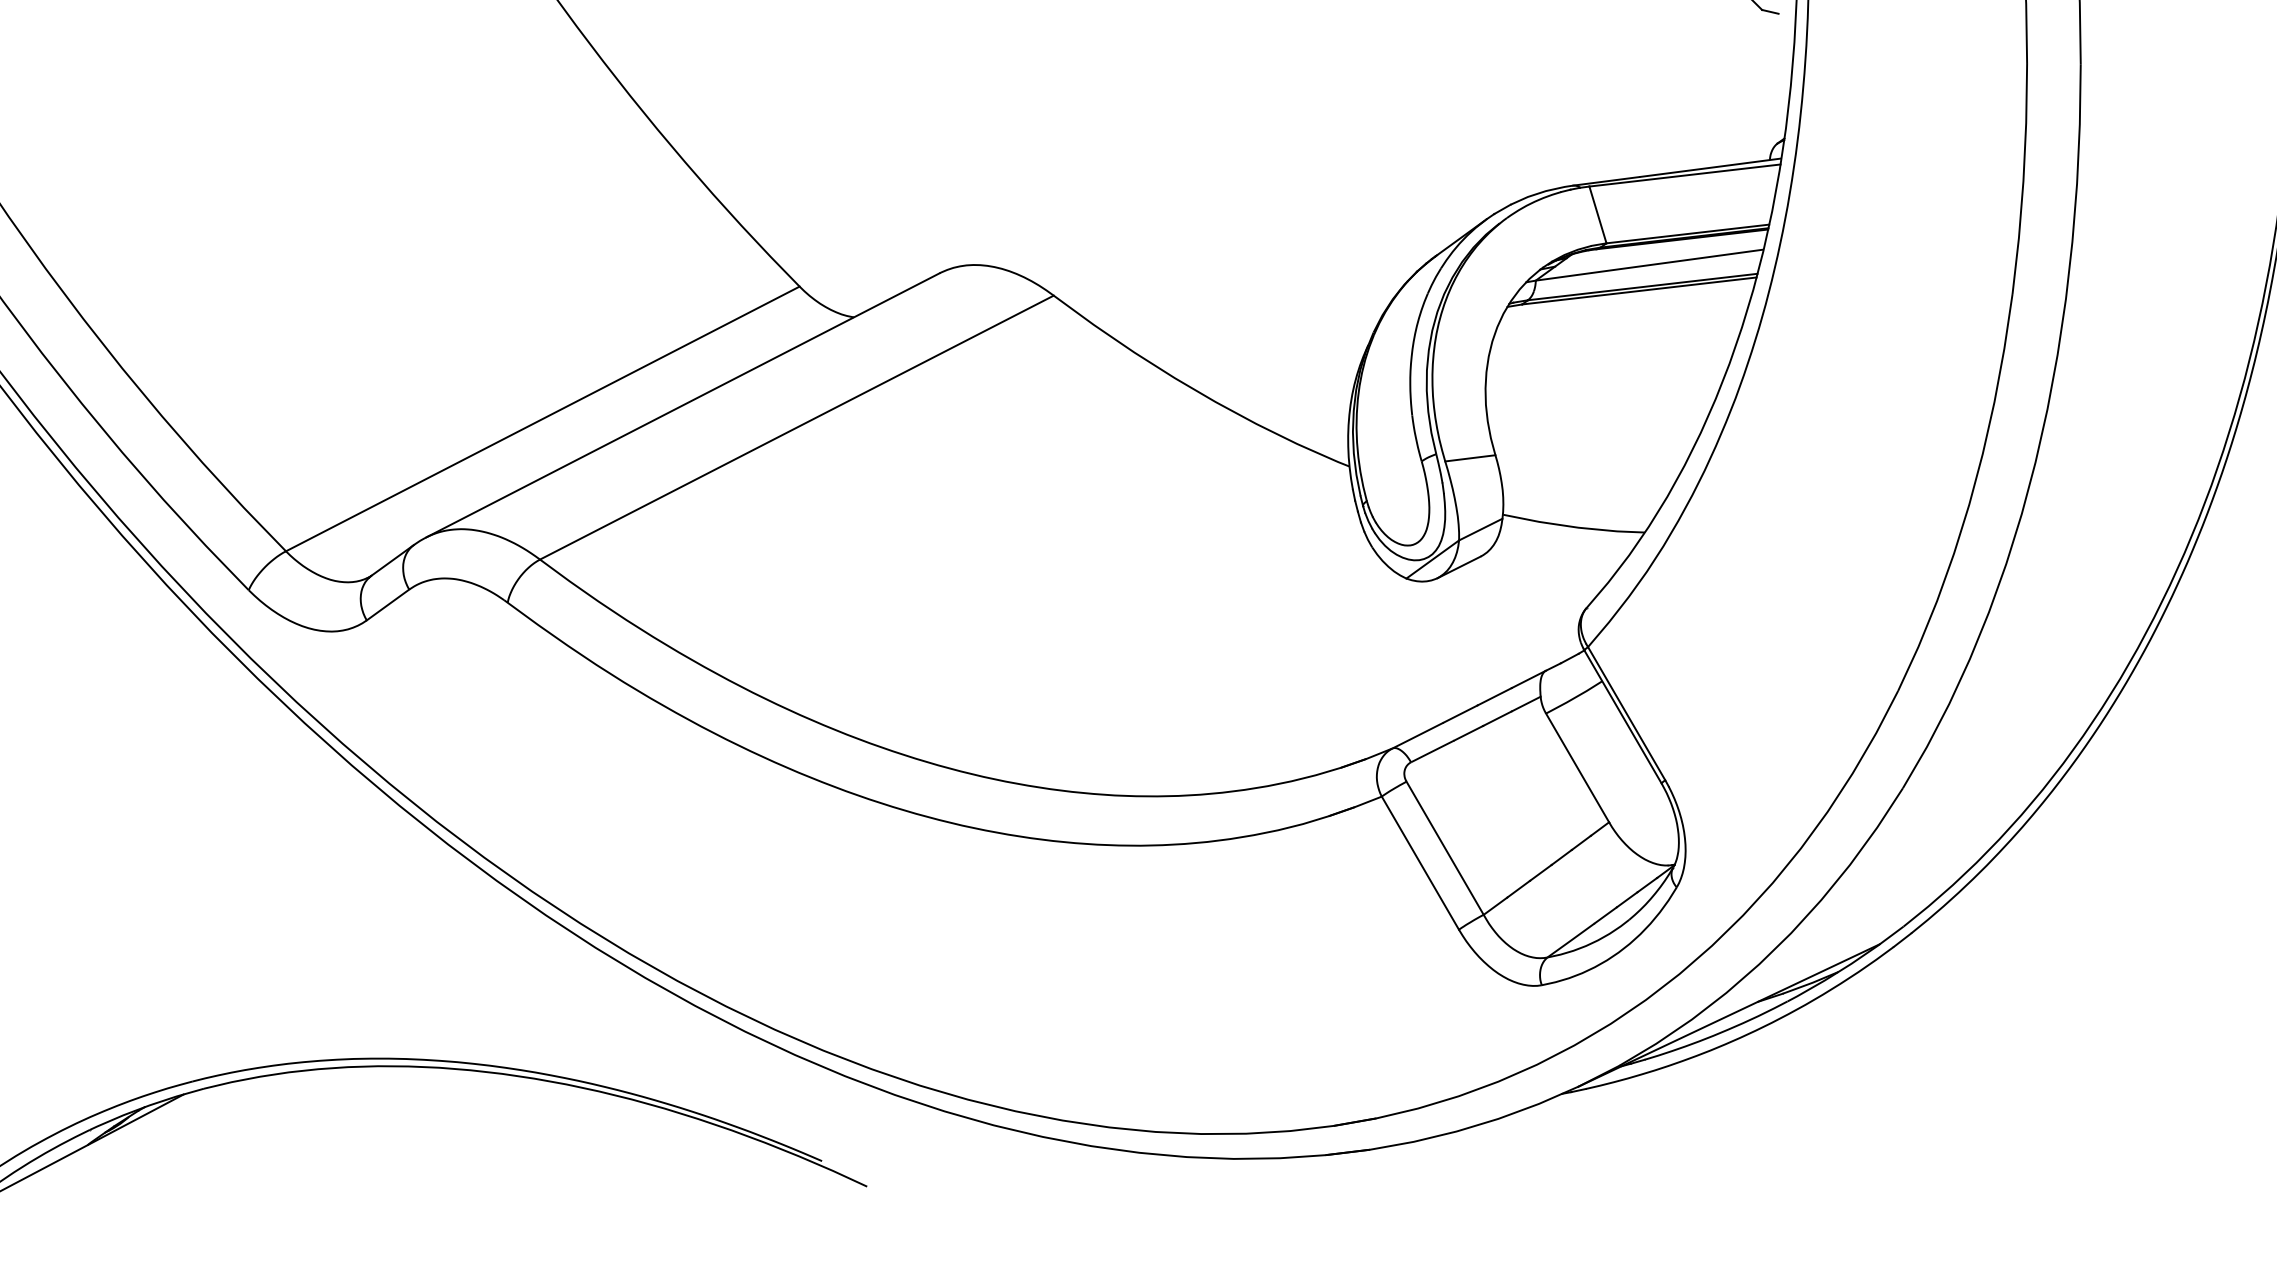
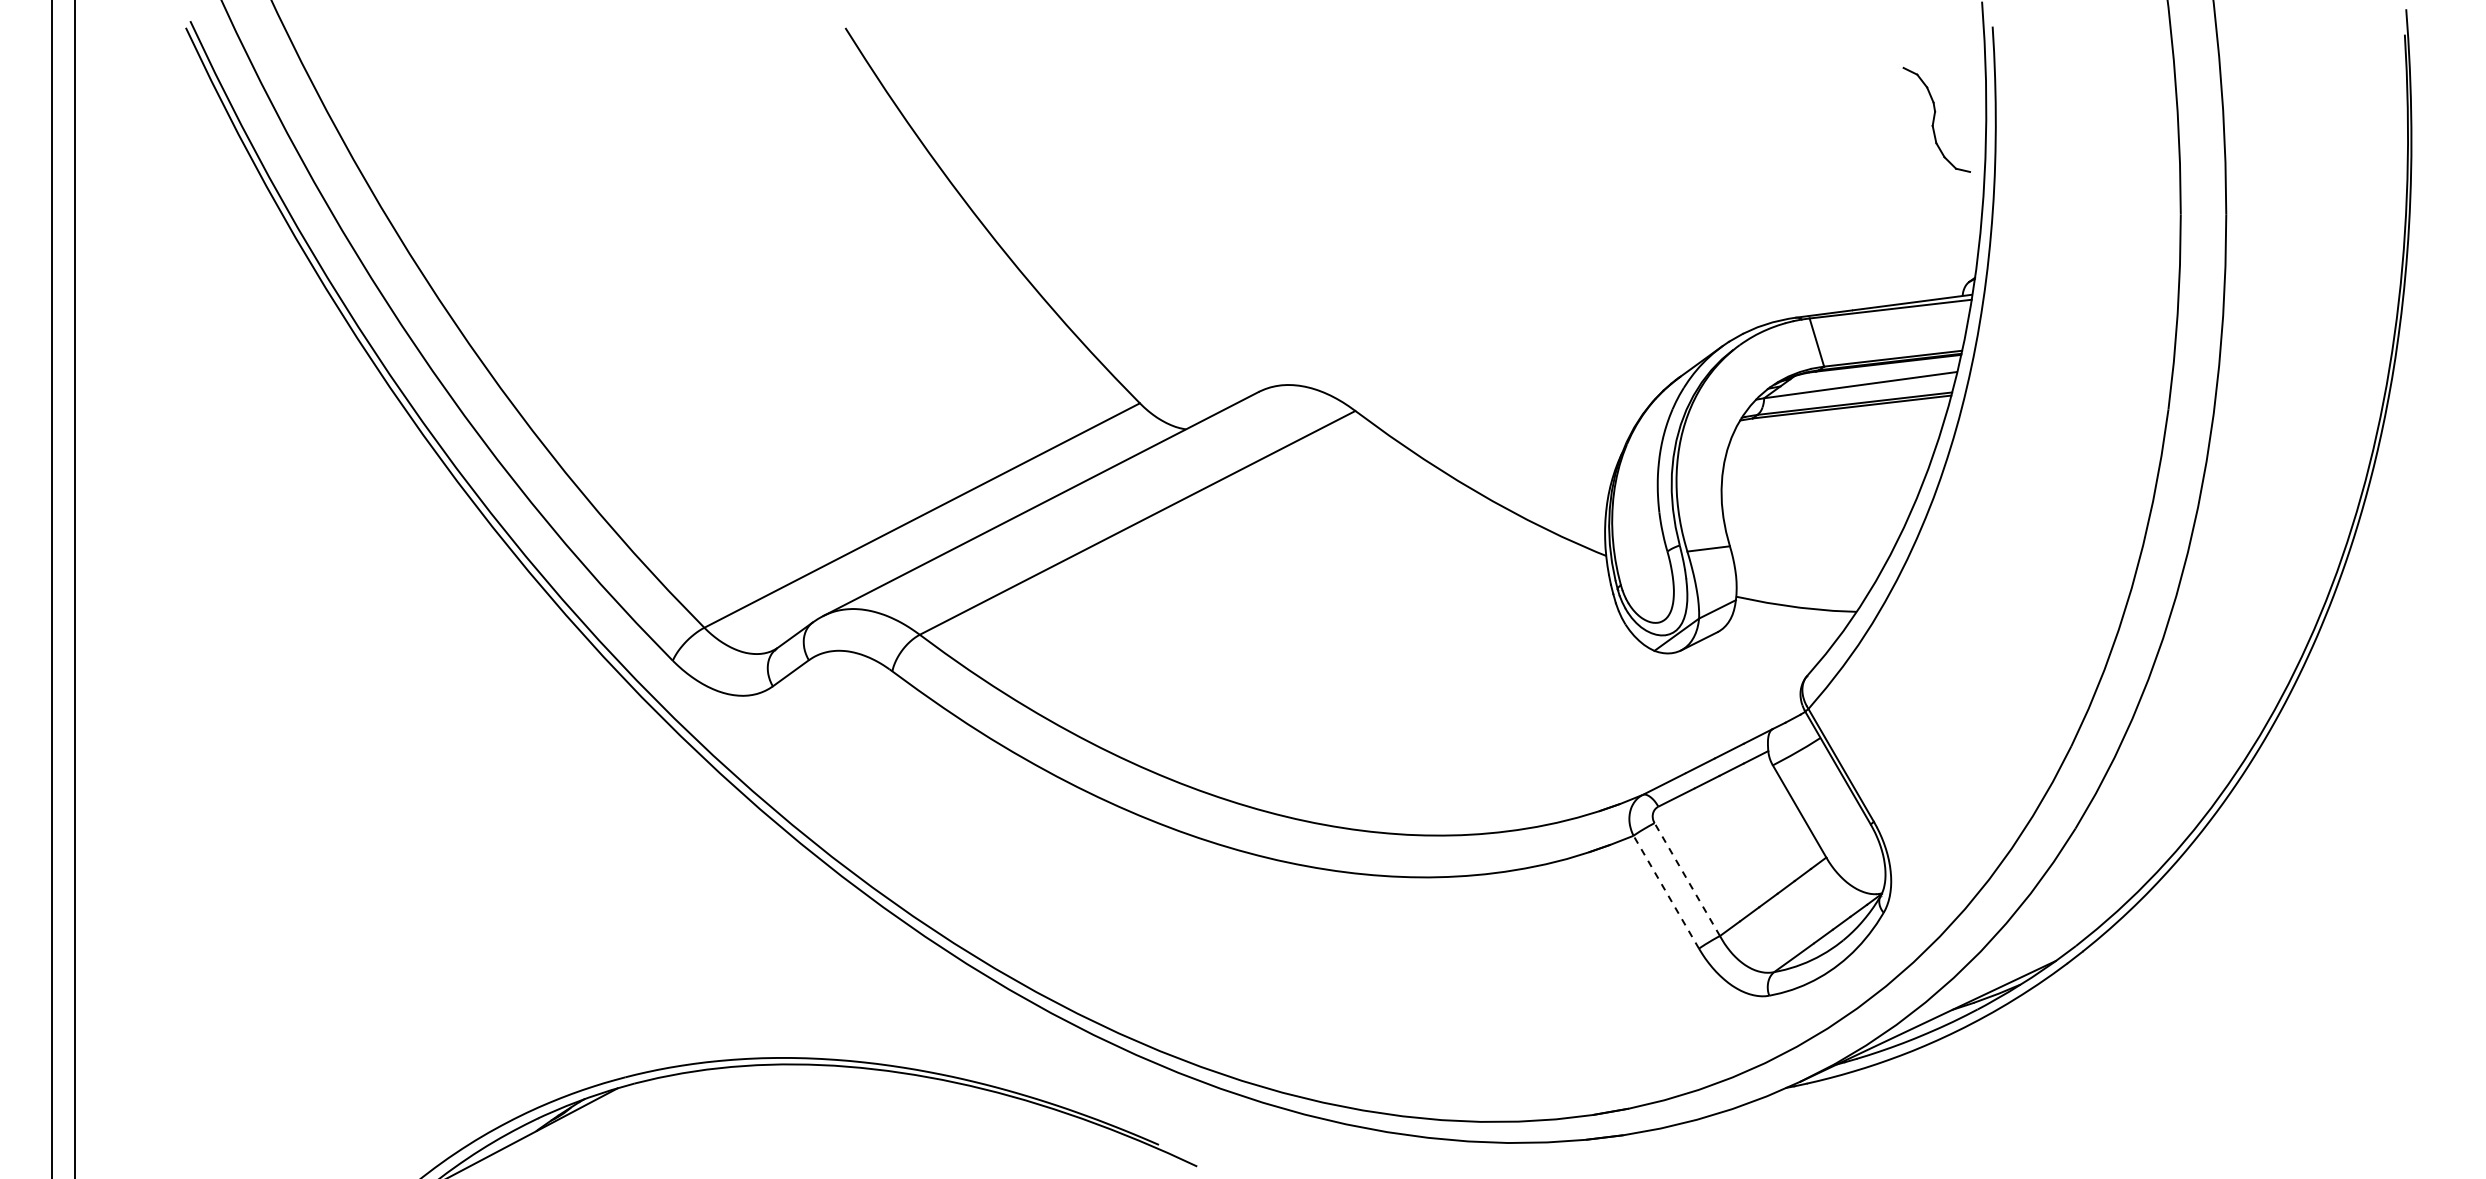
line: (1445, 848) -> (1687, 879), solid -> dashed
line: (1420, 862) -> (1666, 891), solid -> dashed

